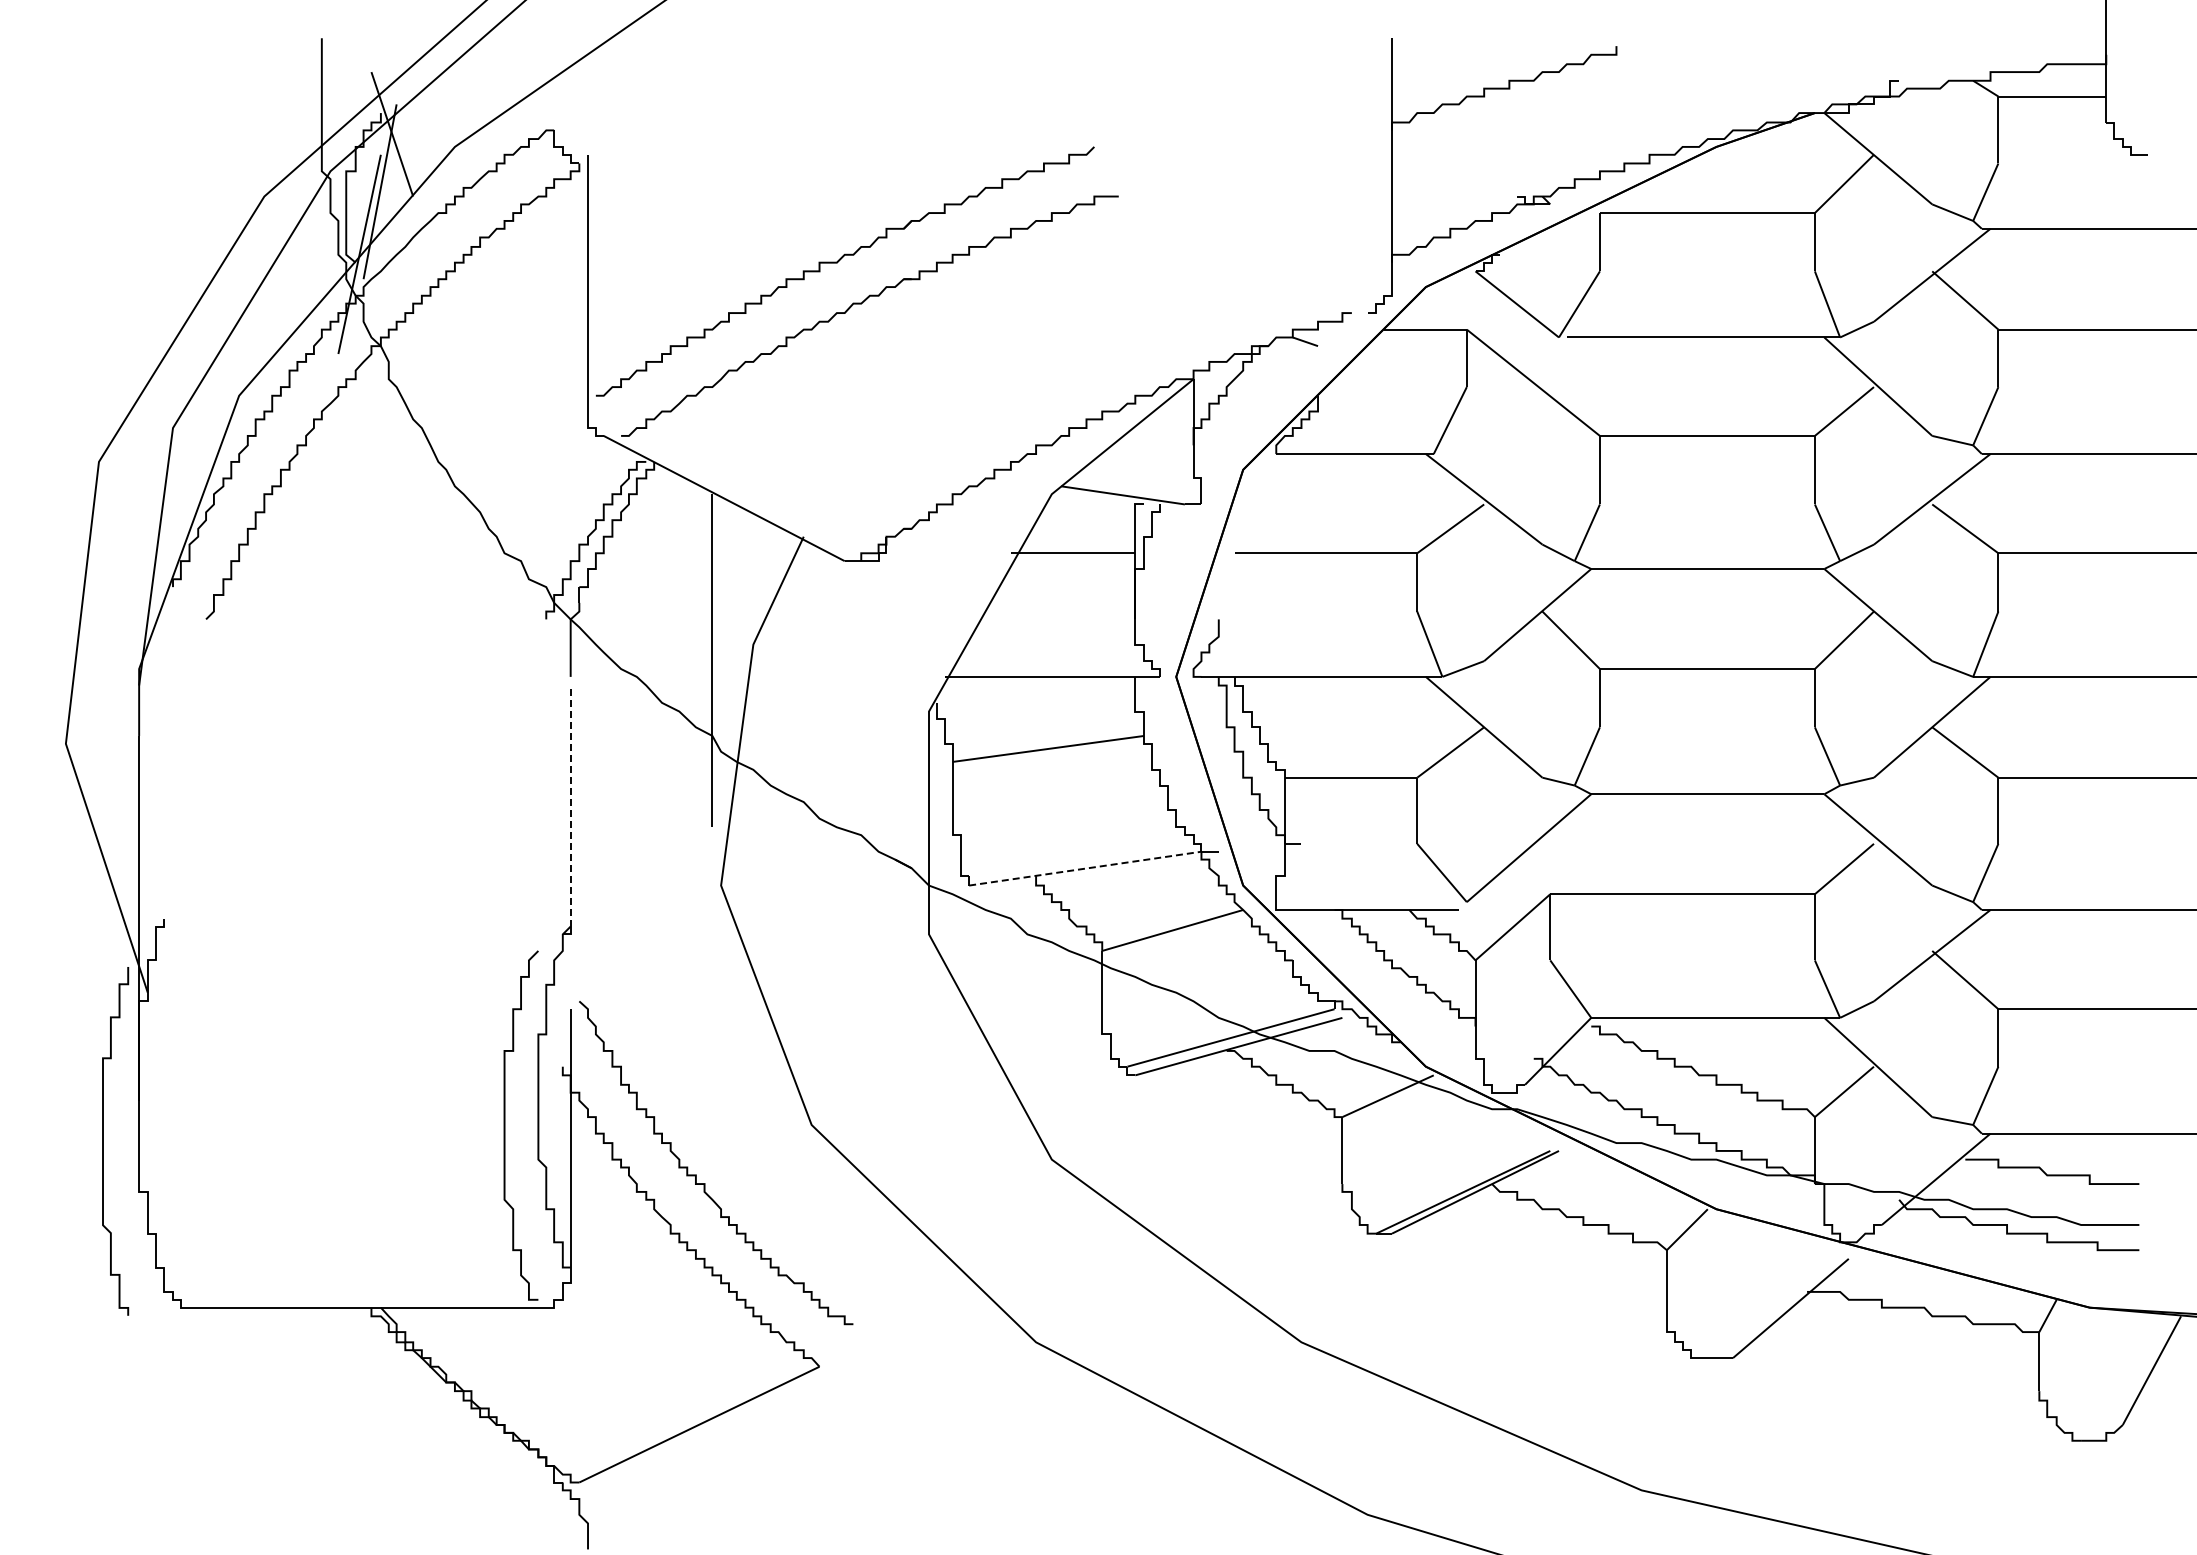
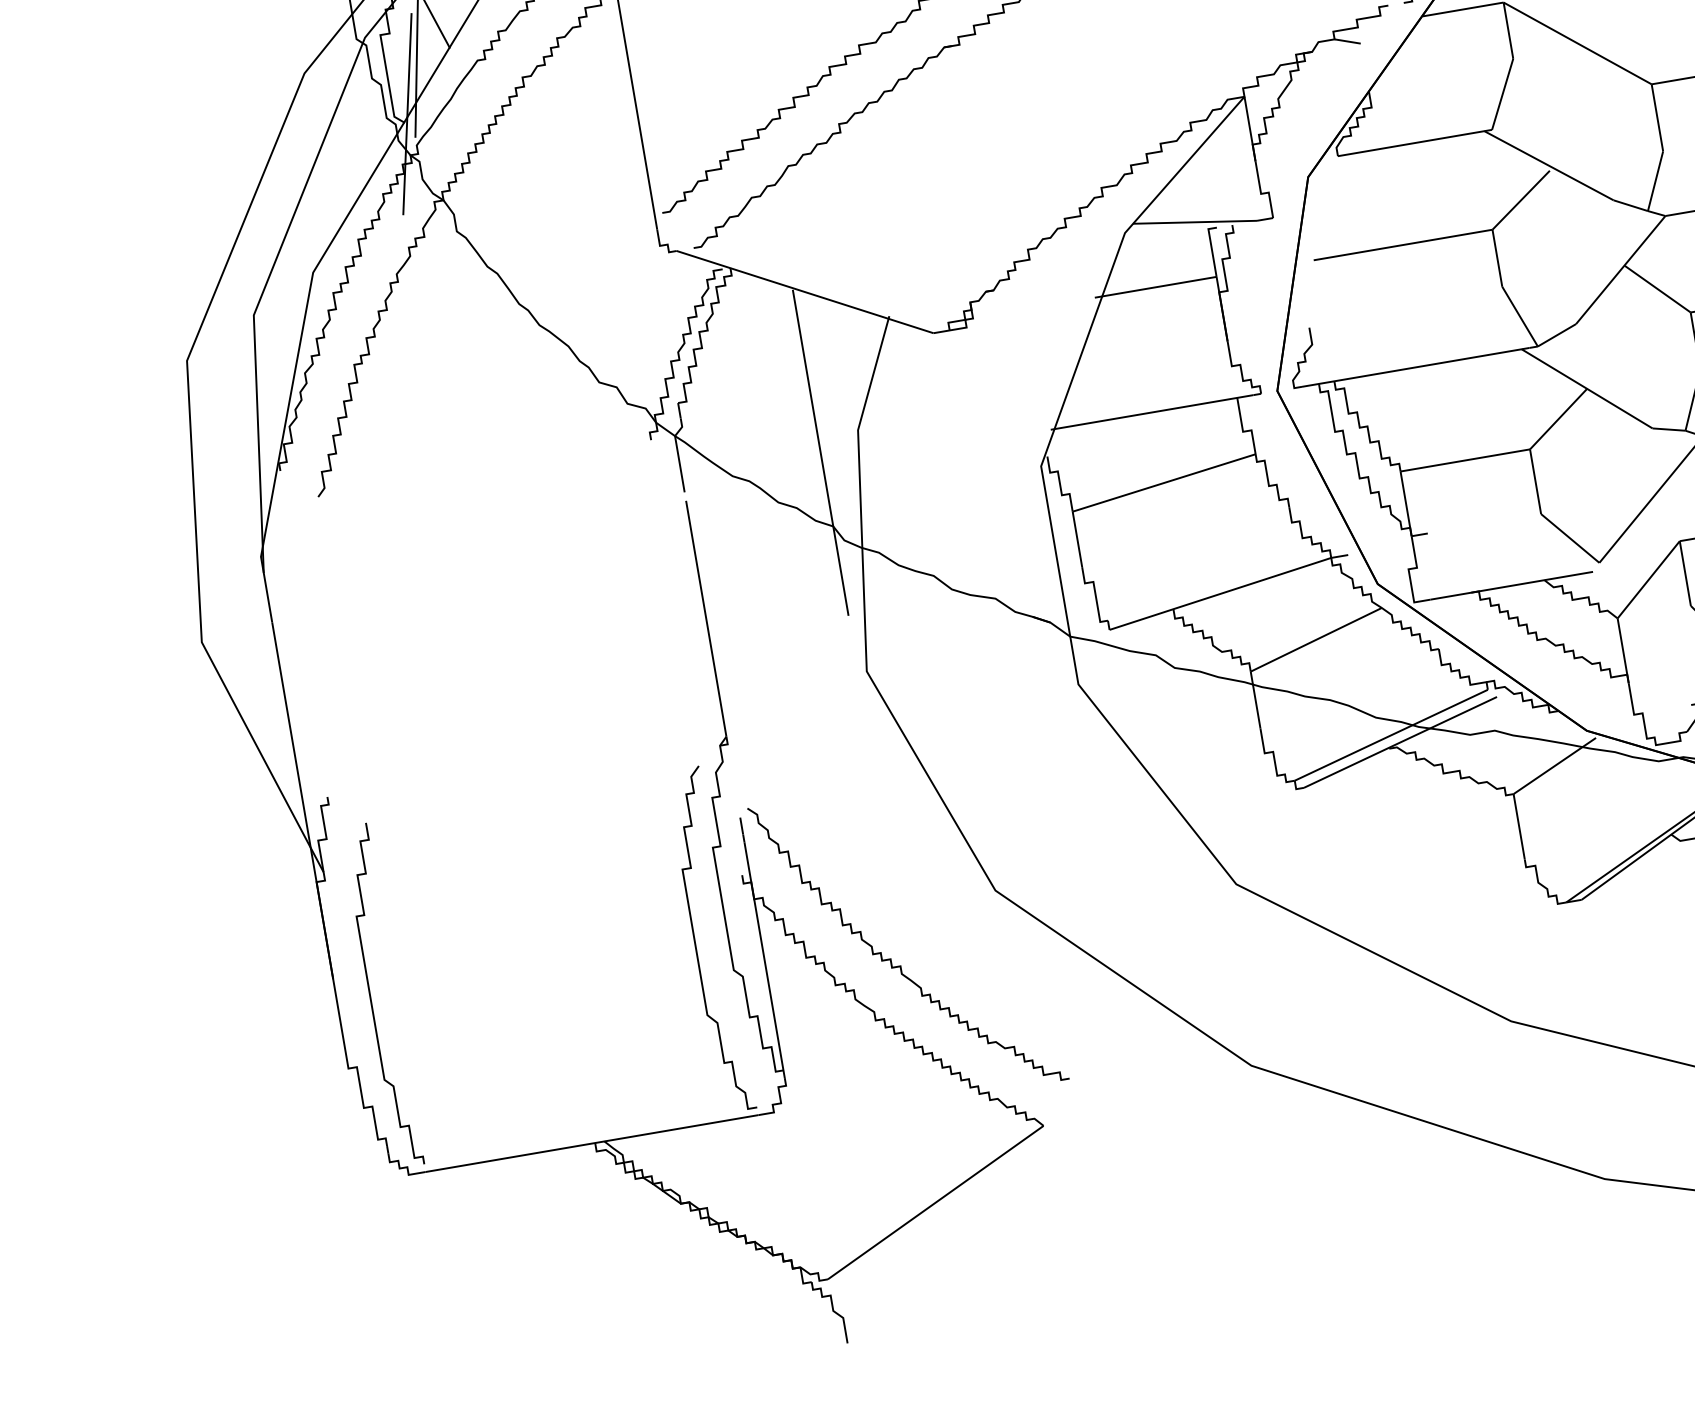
line: (570, 805) -> (706, 618), dashed -> solid
line: (1085, 868) -> (1220, 593), dashed -> solid
curve: (103, 1141) -> (370, 997), moved

